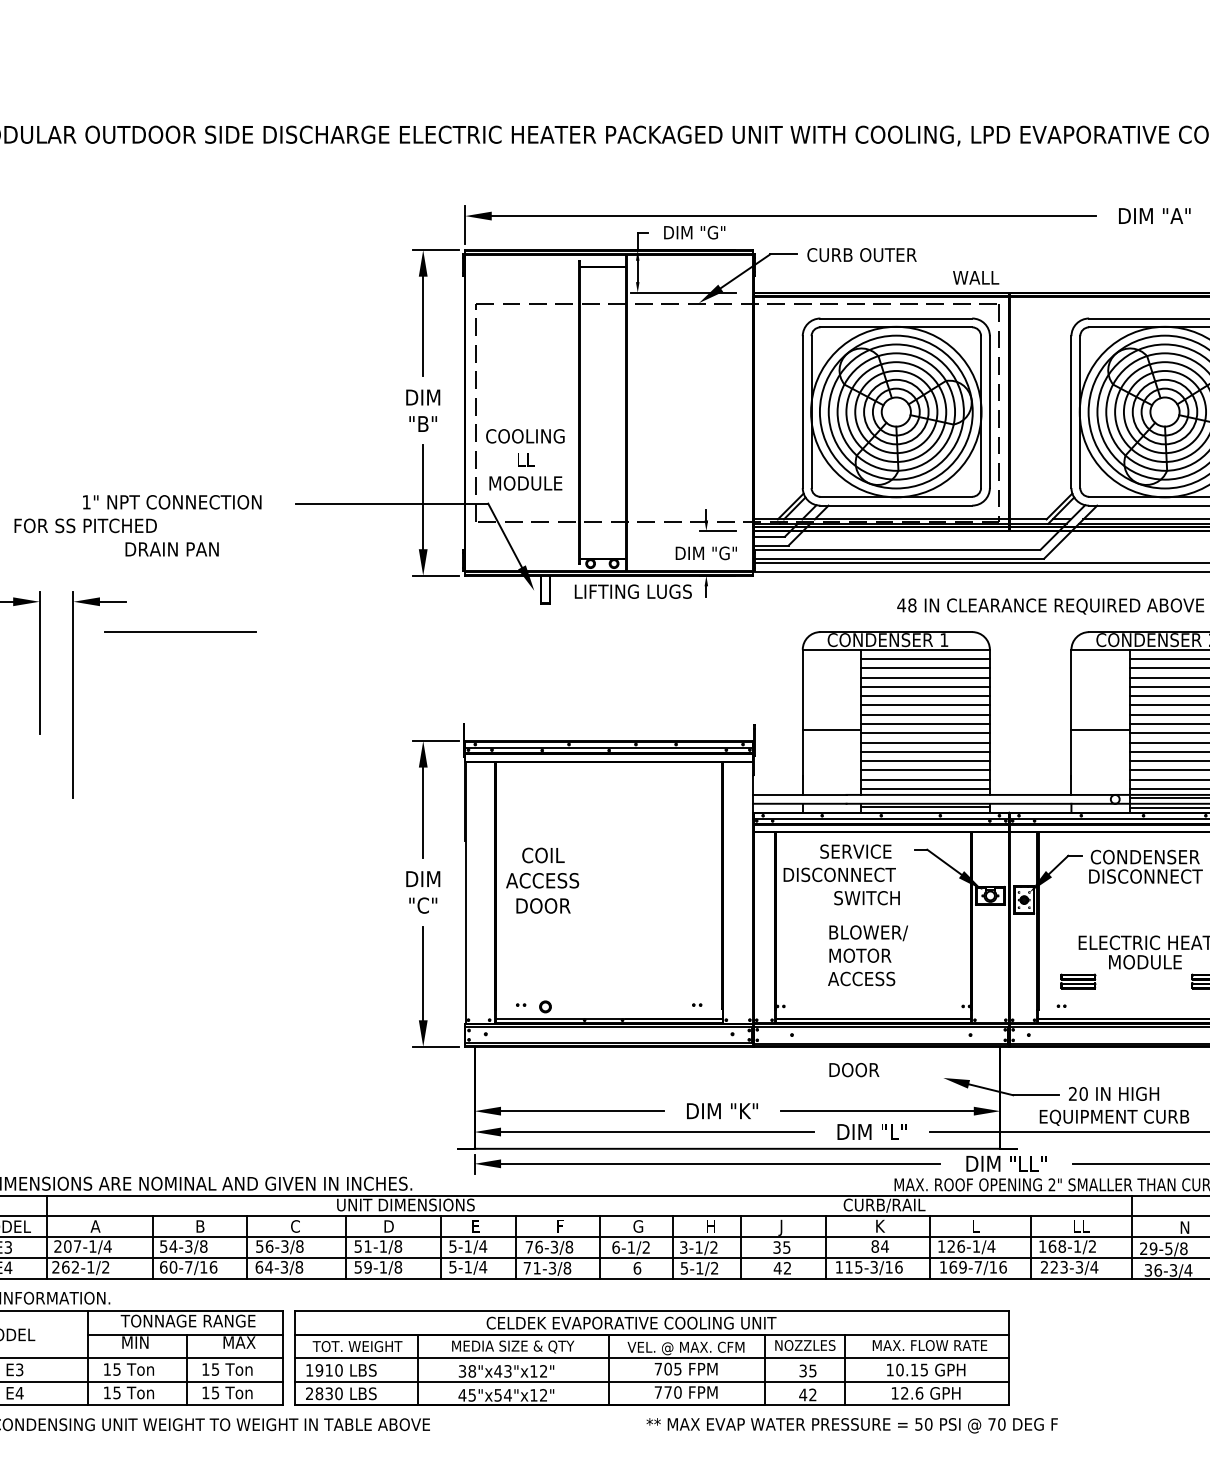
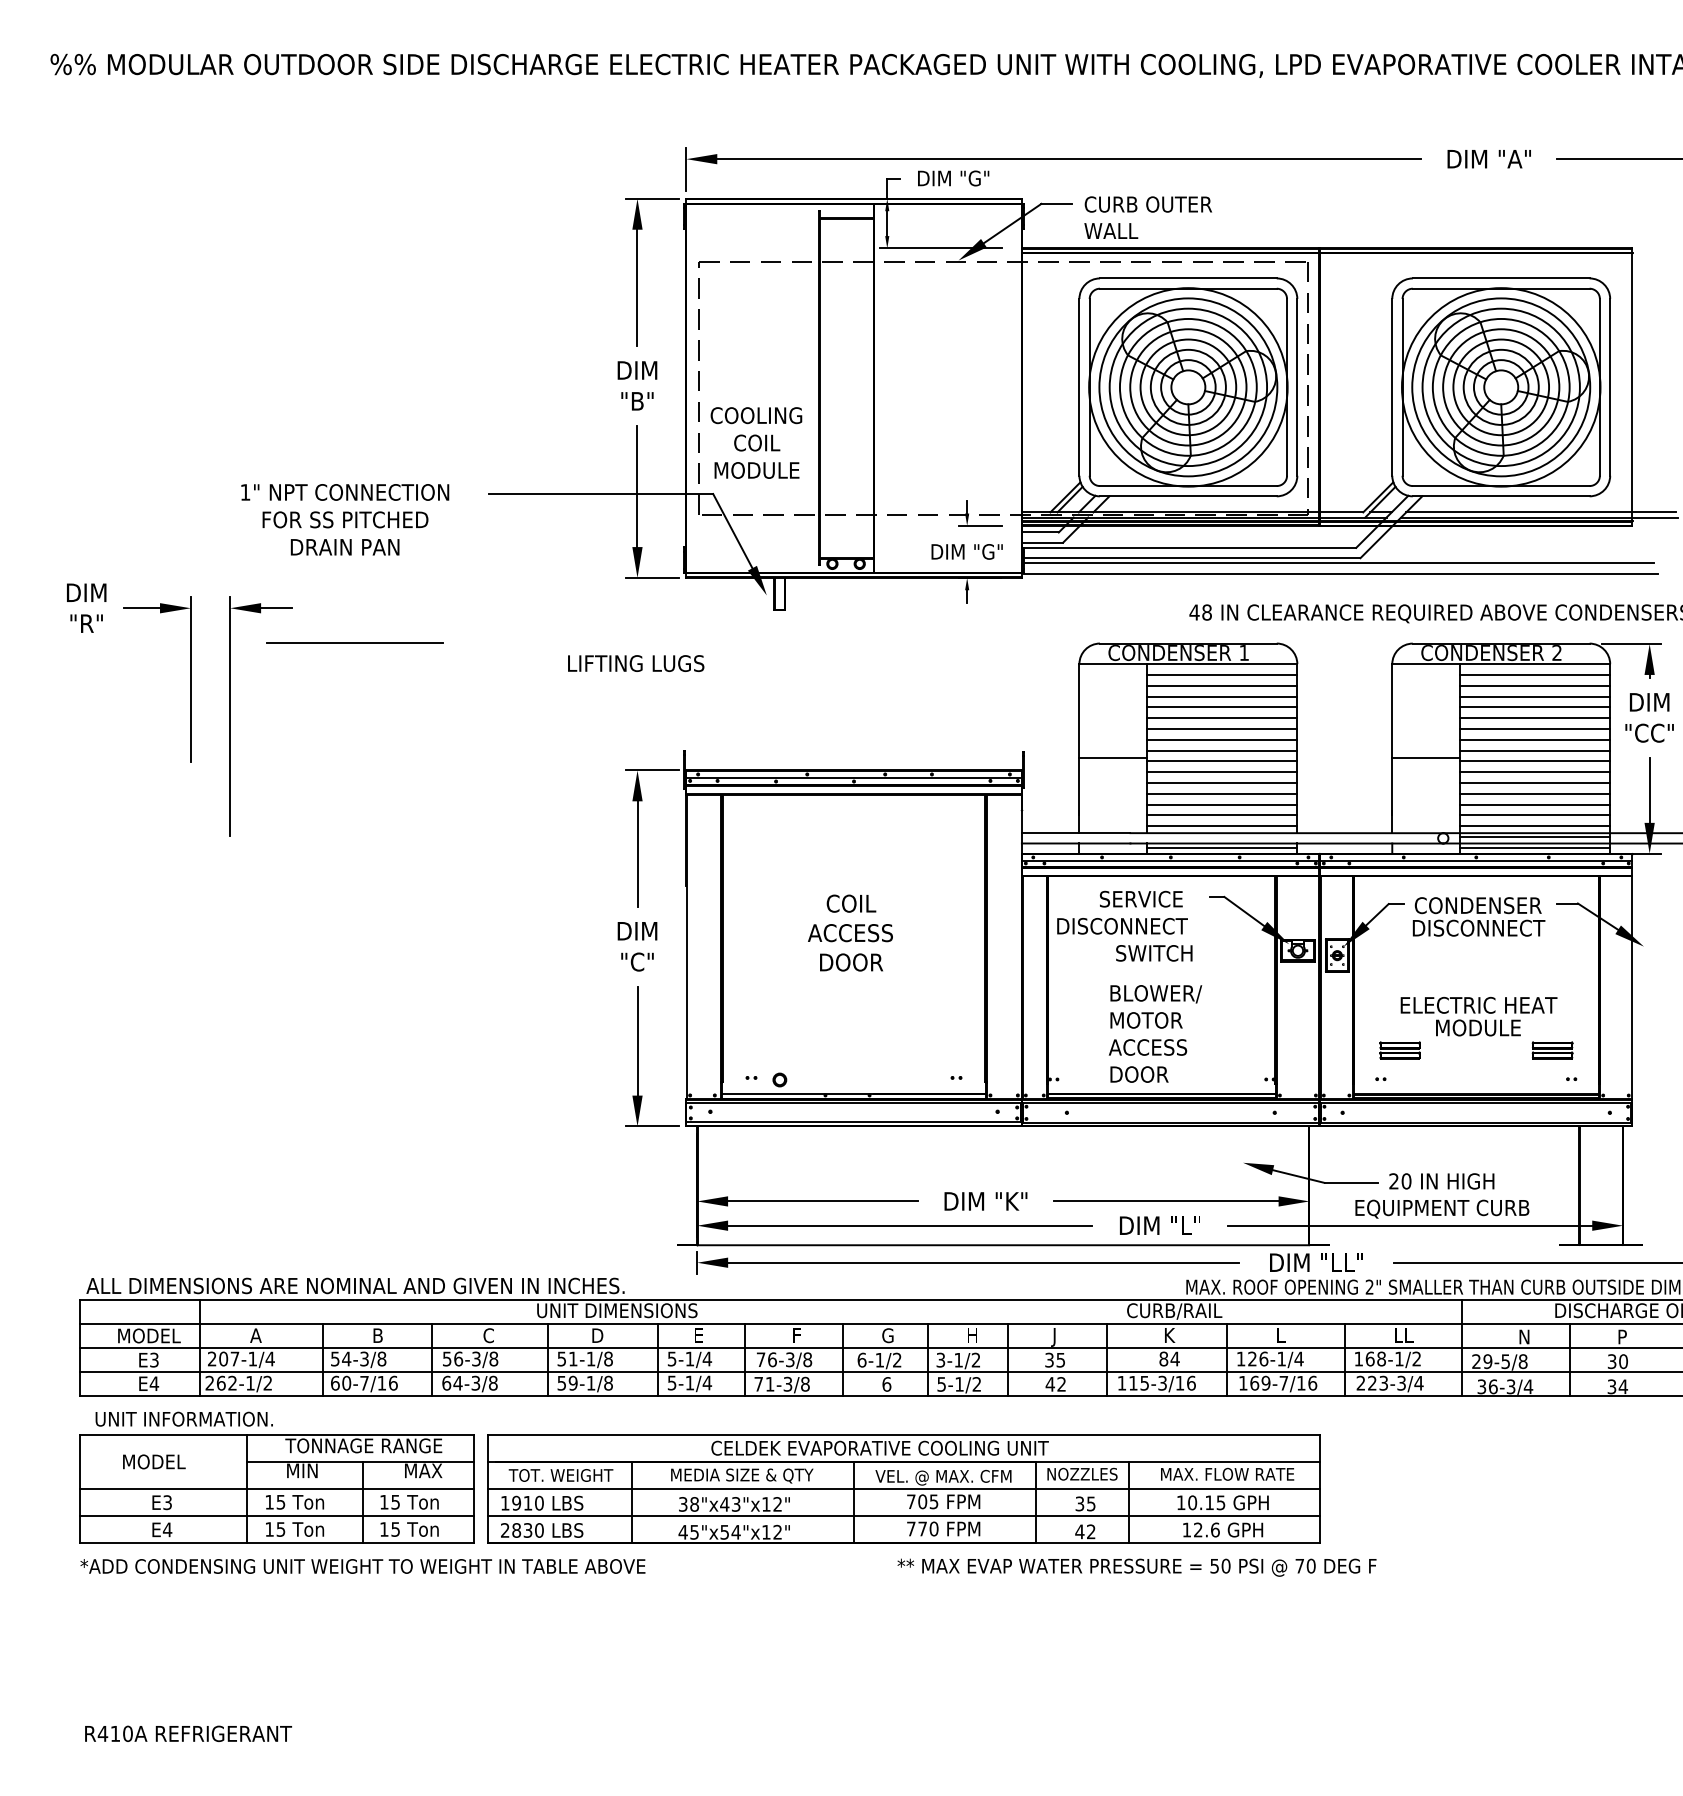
text: (976, 277) -> (1111, 230), moved
text: (526, 459) -> (757, 442), LL -> COIL
text: (85, 525) -> (345, 519), moved
text: (633, 591) -> (636, 663), moved
text: (542, 880) -> (850, 932), moved
text: (854, 1070) -> (1139, 1074), moved

